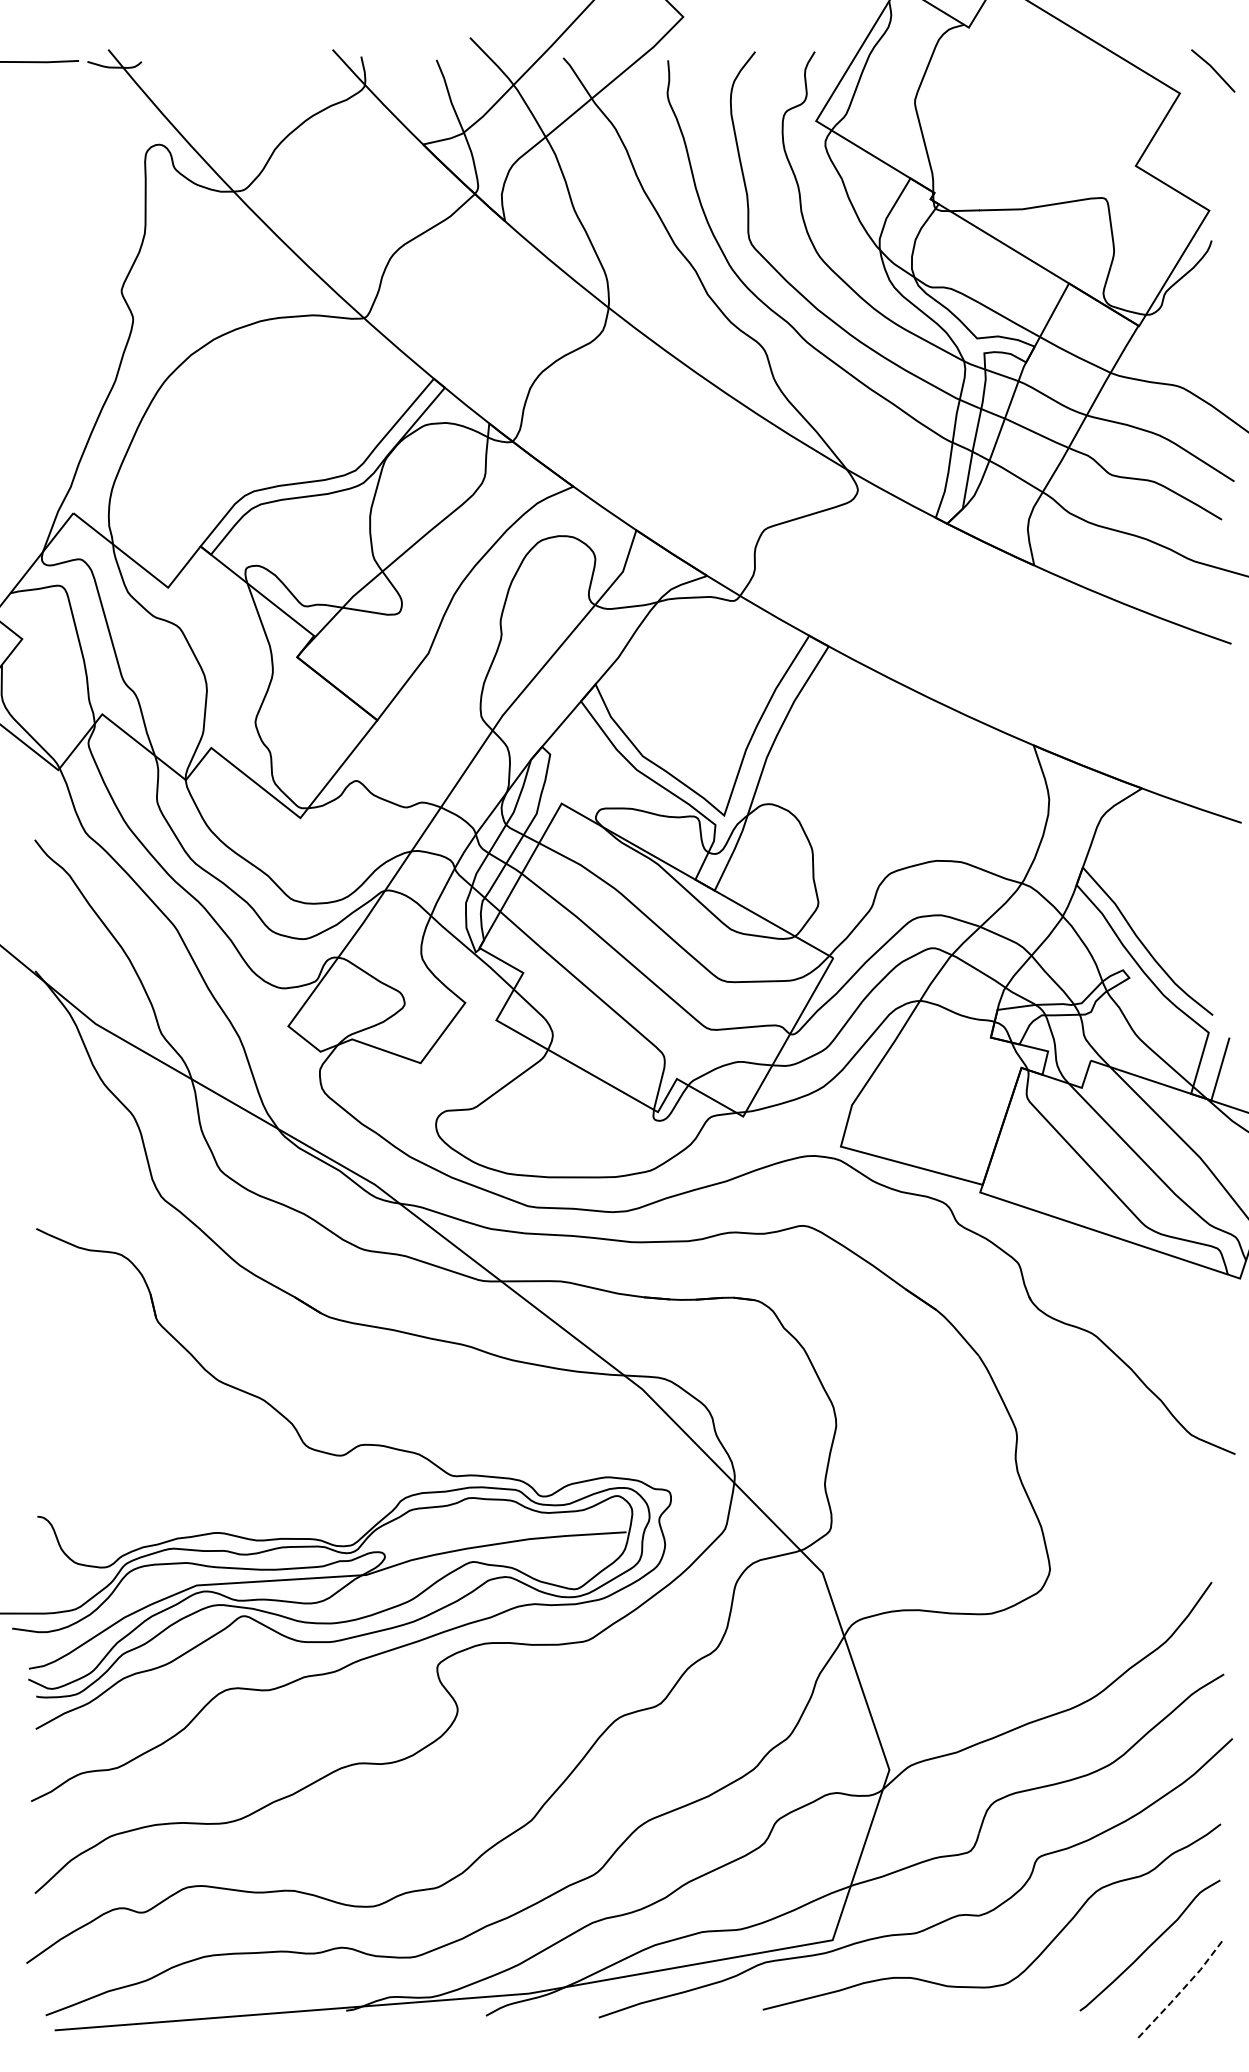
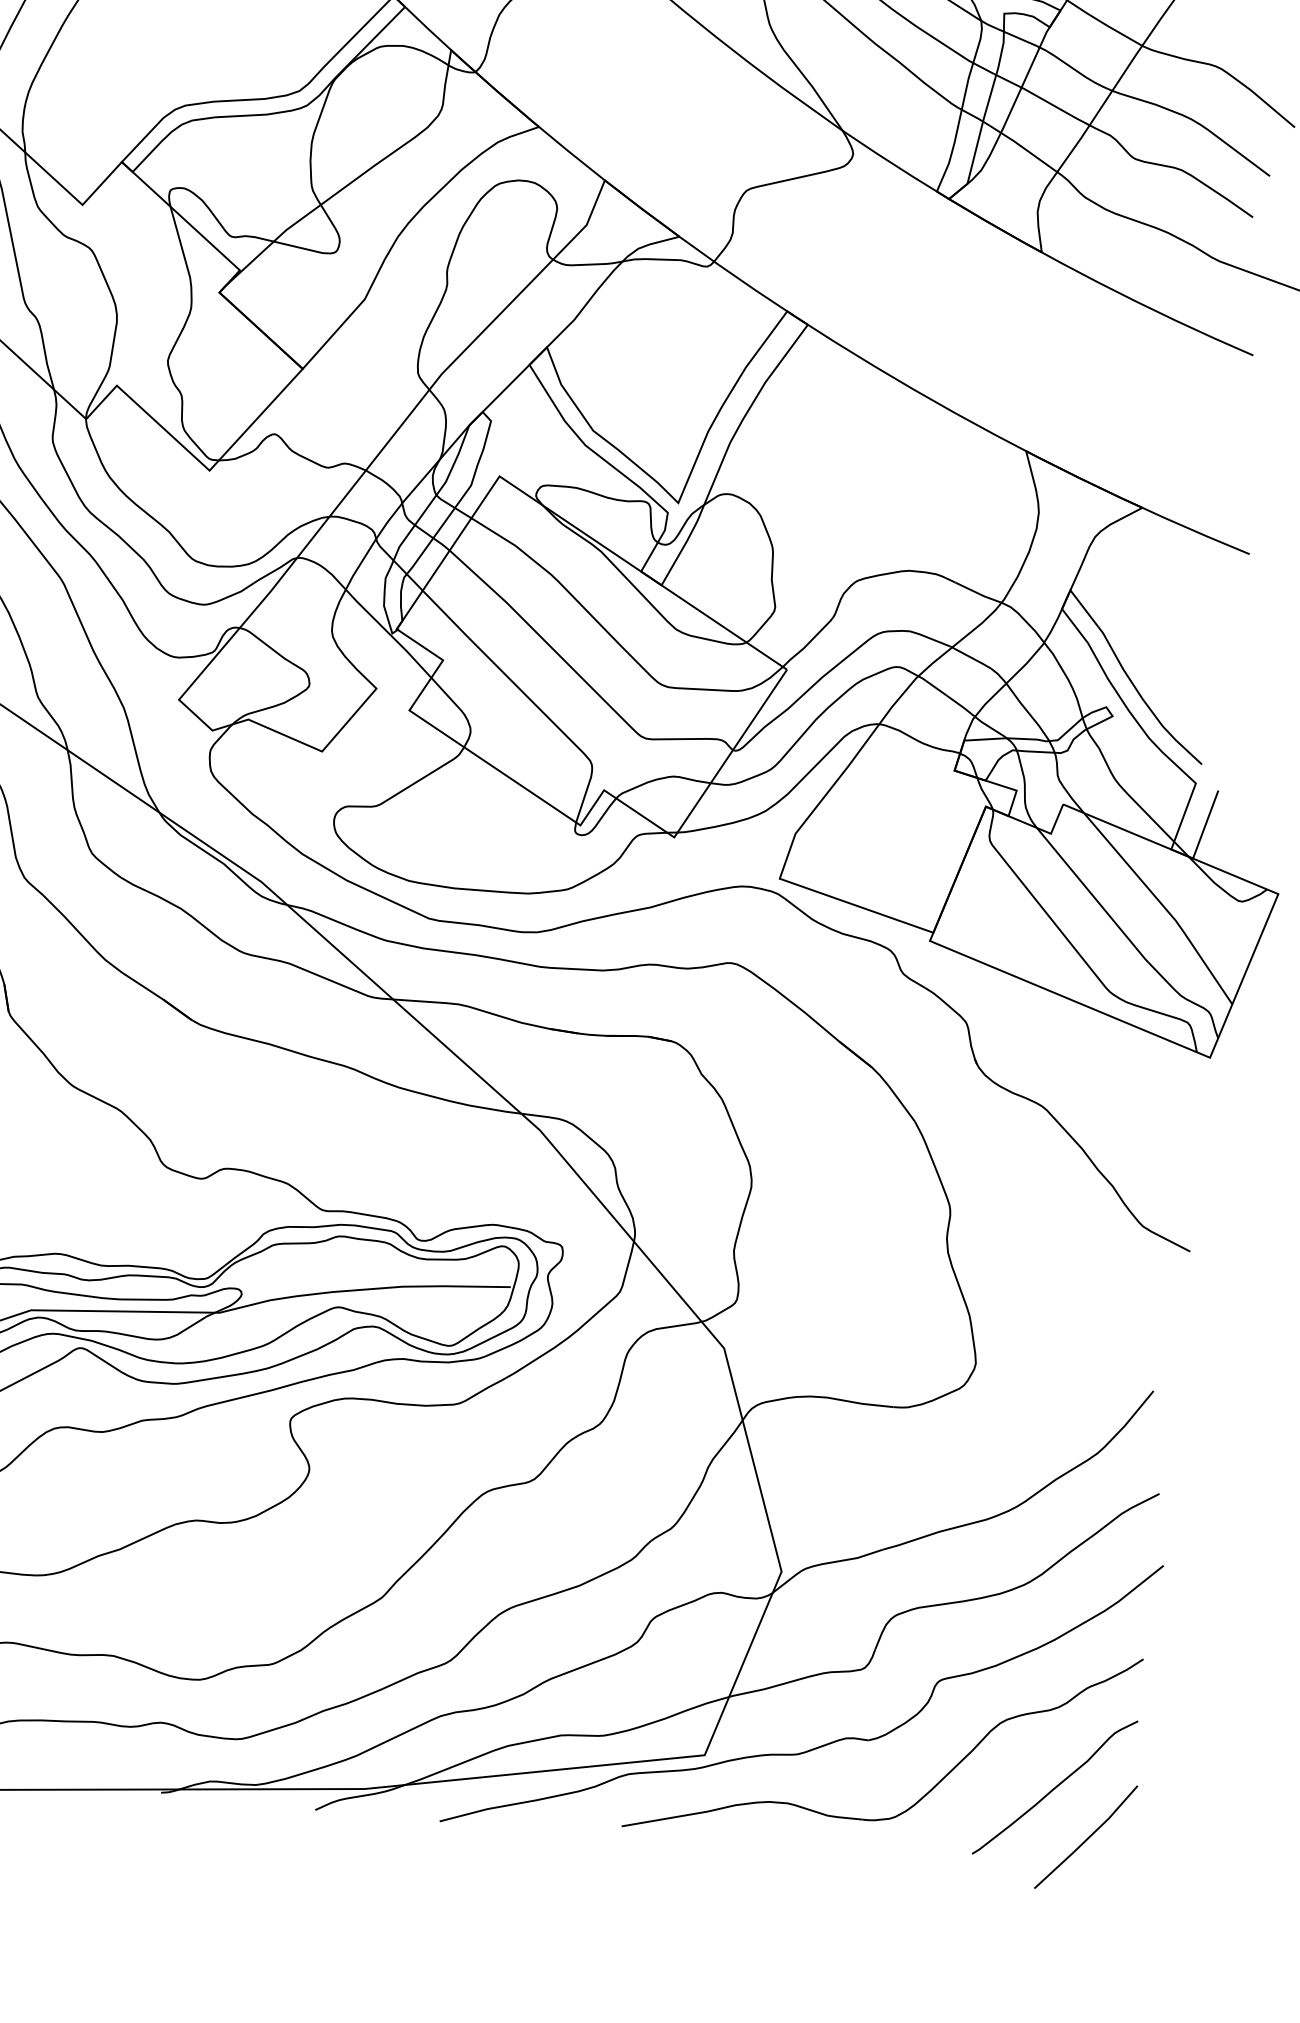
line: (1183, 1989) -> (1088, 1838), dashed -> solid

